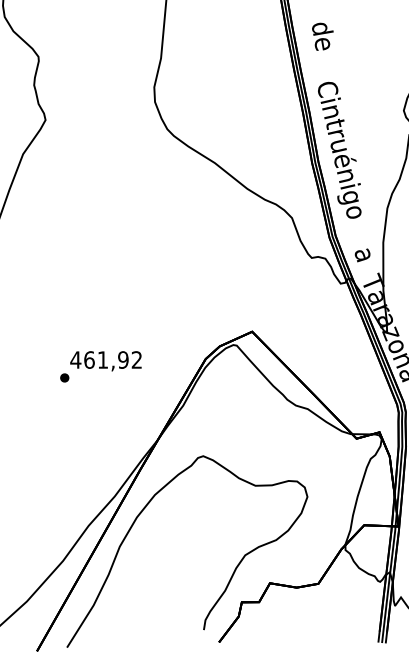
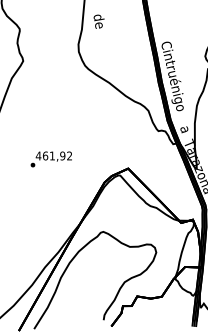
text: (321, 36) -> (98, 21), moved
text: (99, 366) -> (50, 159), moved

